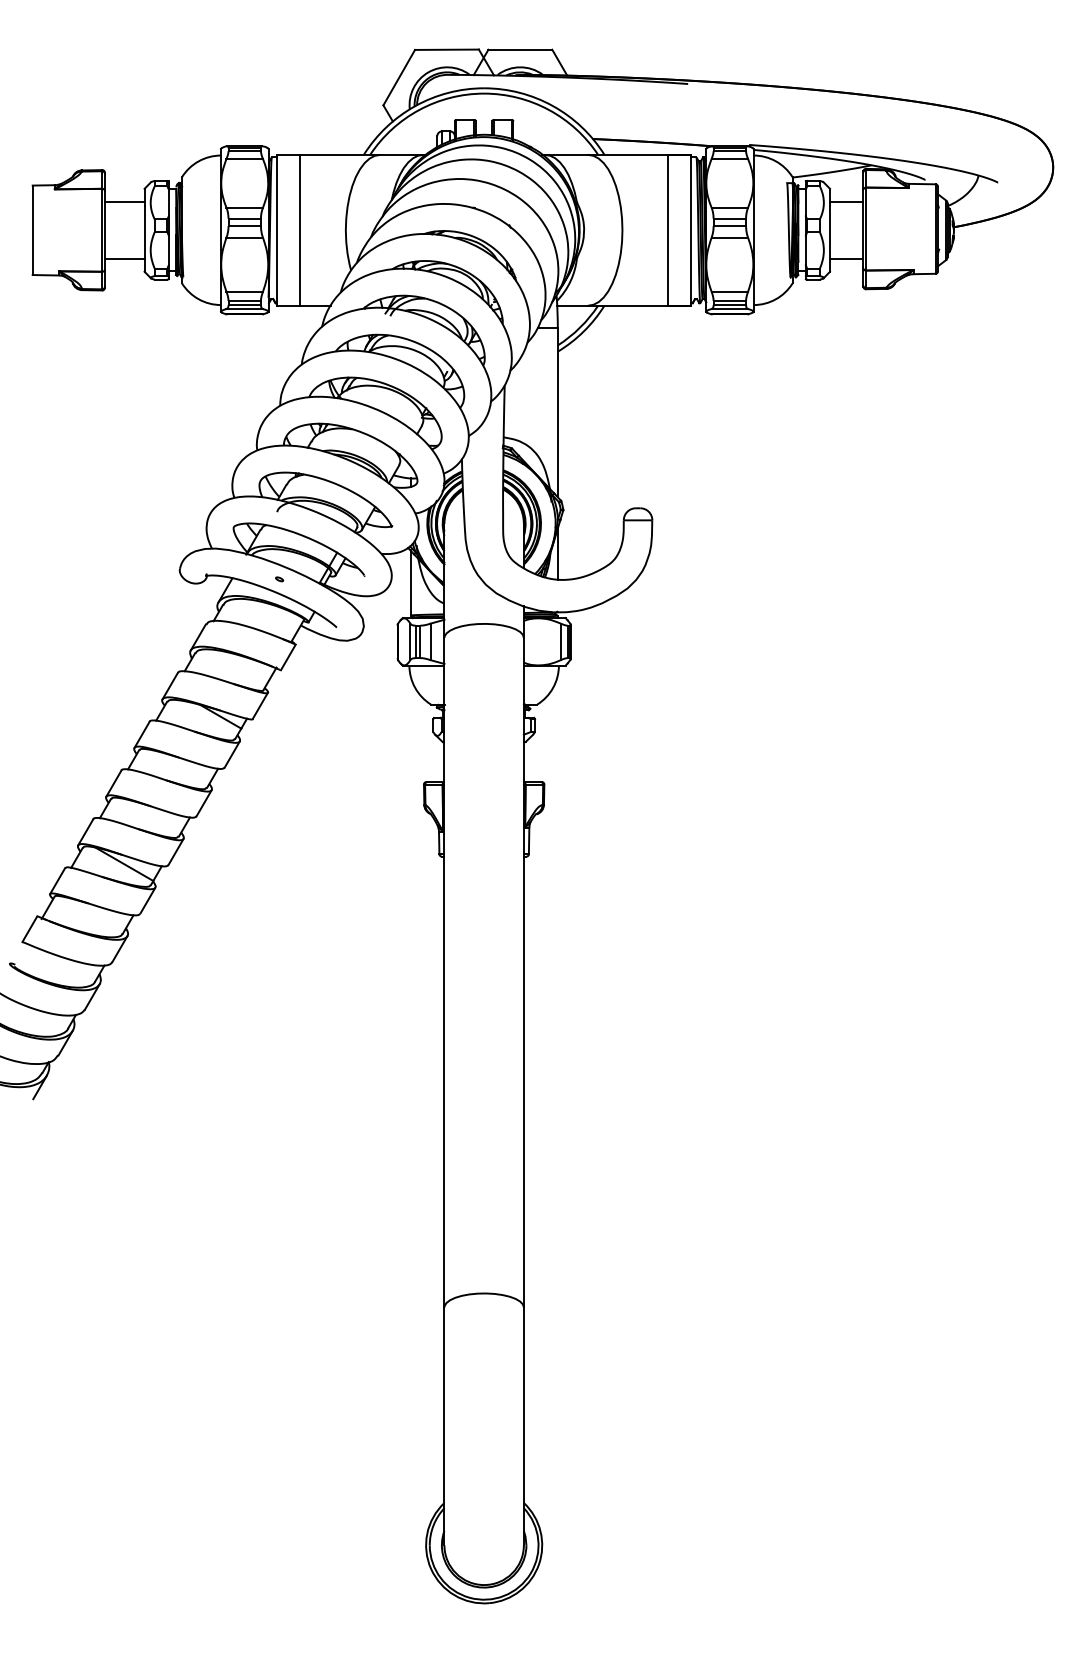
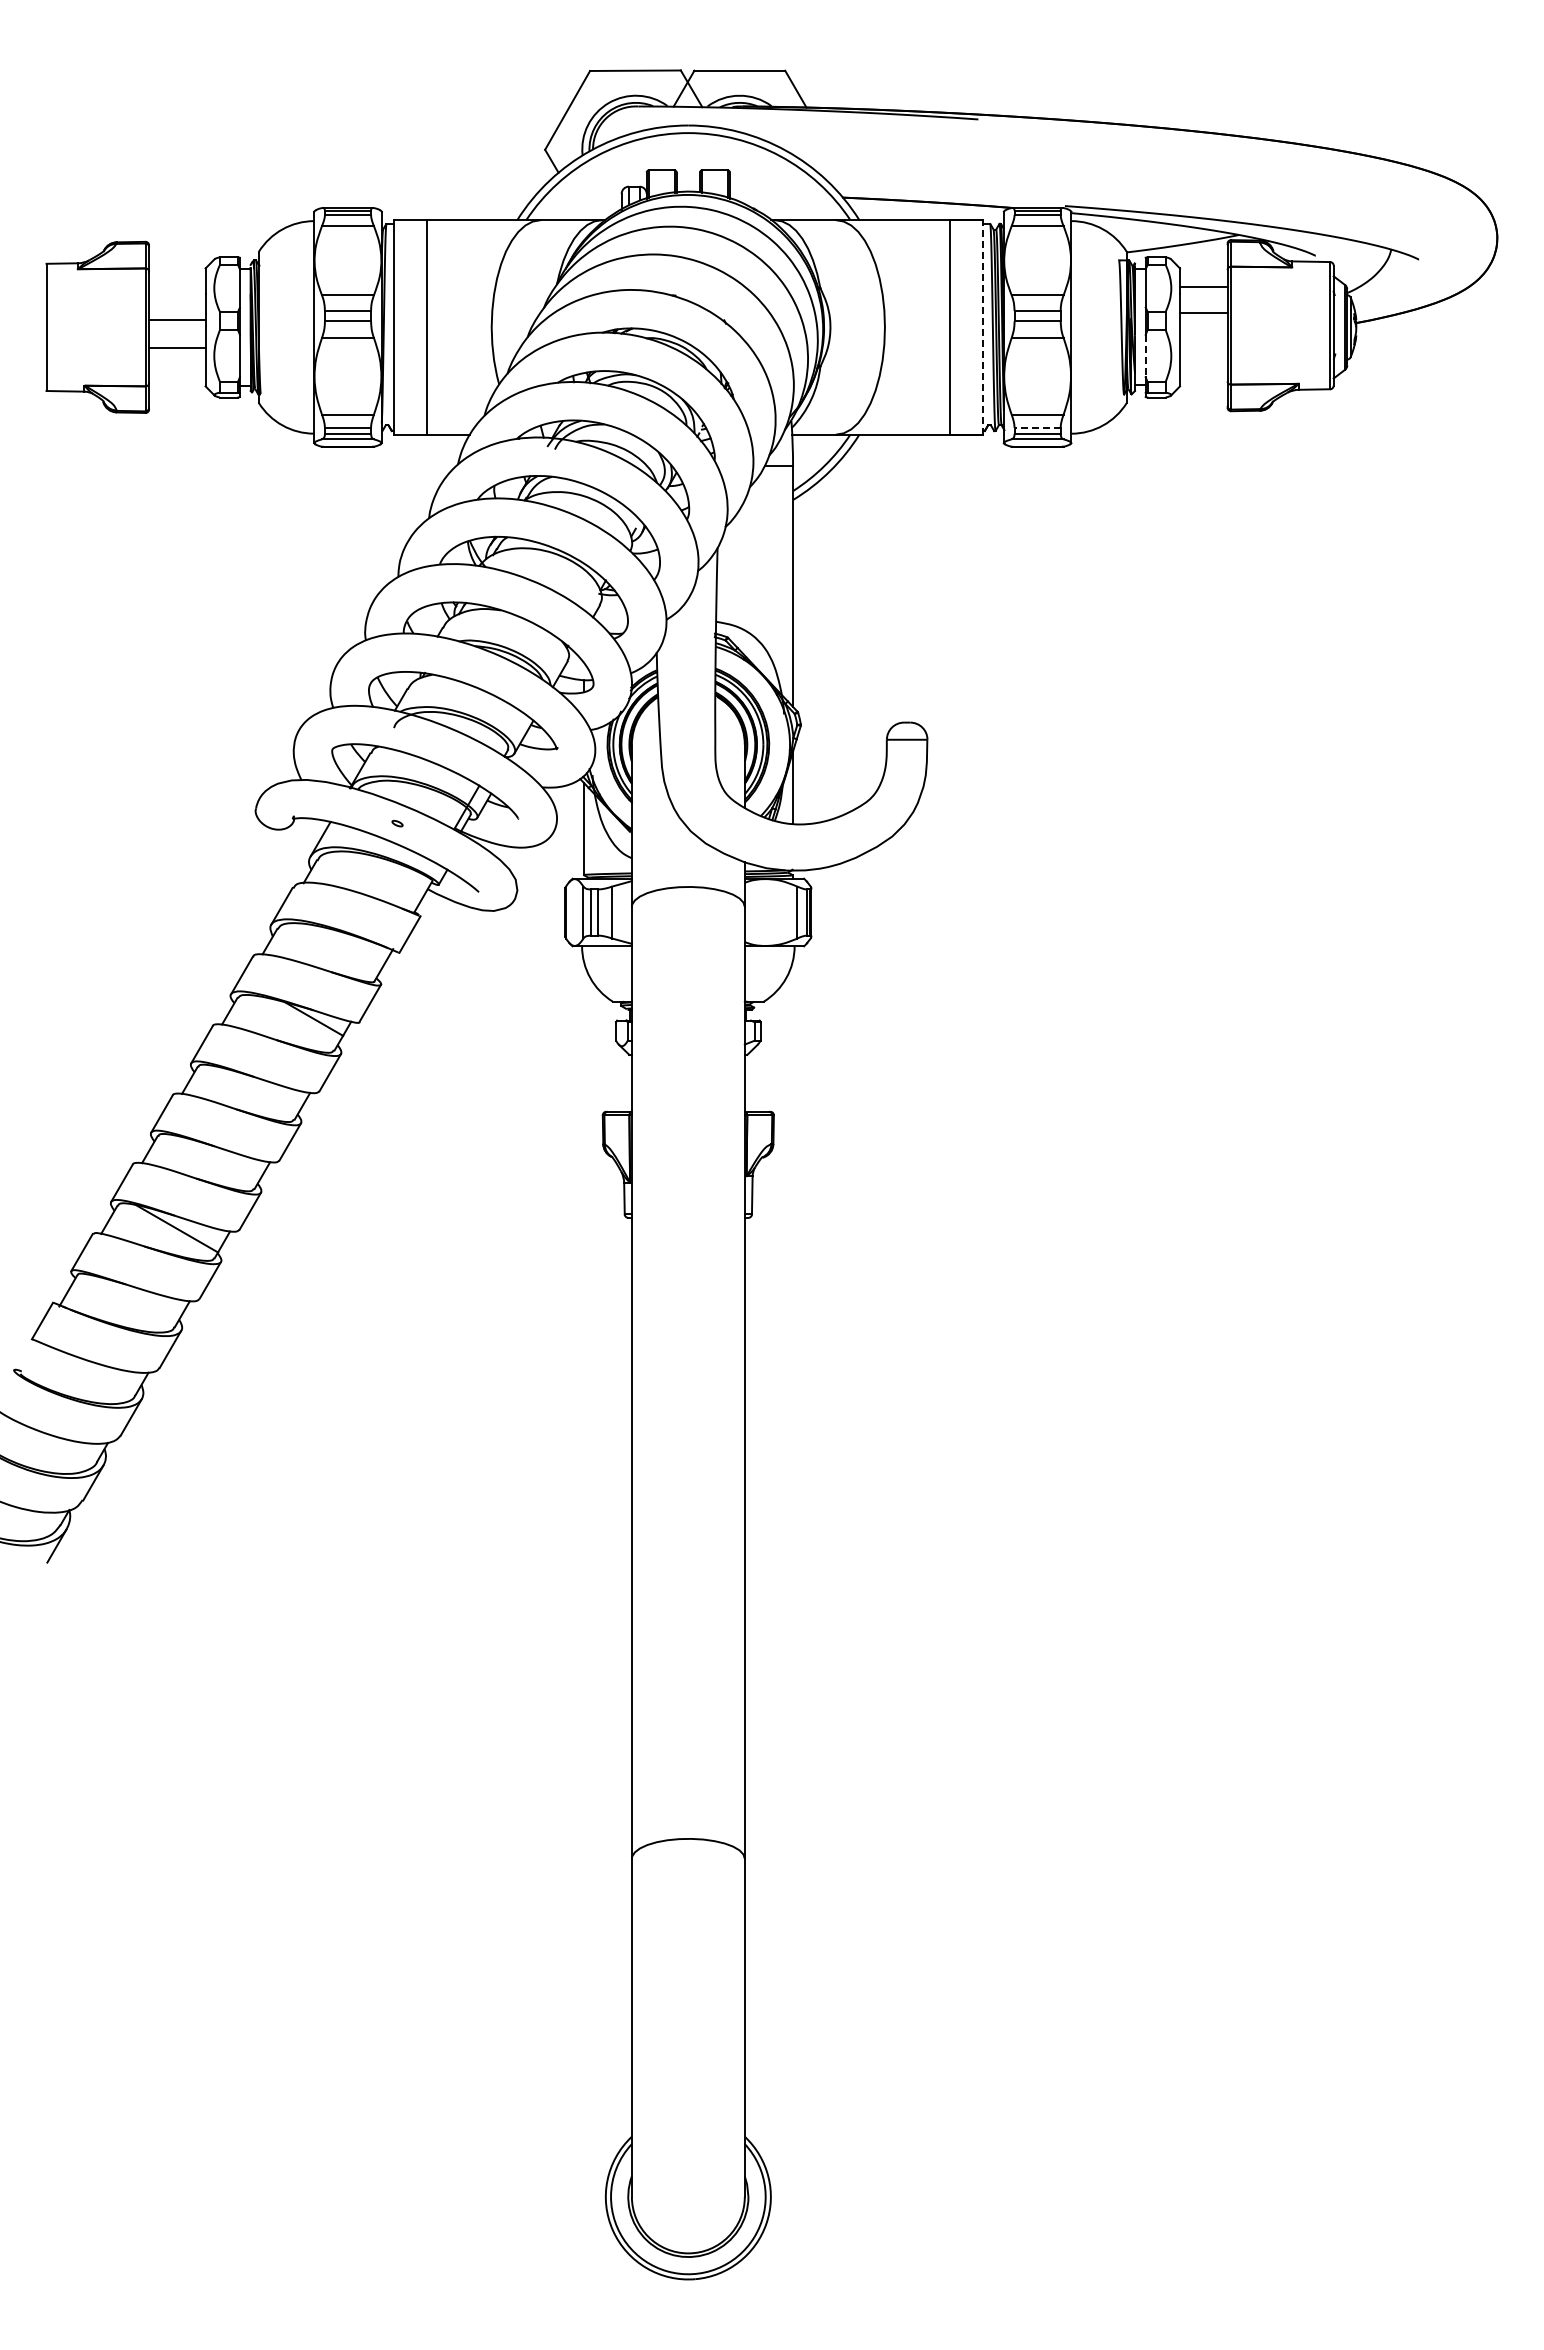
line: (124, 202) -> (177, 348), moved
line: (691, 229) -> (982, 326), solid -> dashed
line: (805, 250) -> (1145, 356), solid -> dashed
line: (124, 258) -> (177, 319), moved
line: (846, 258) -> (1203, 312), moved
line: (729, 300) -> (1037, 427), solid -> dashed

